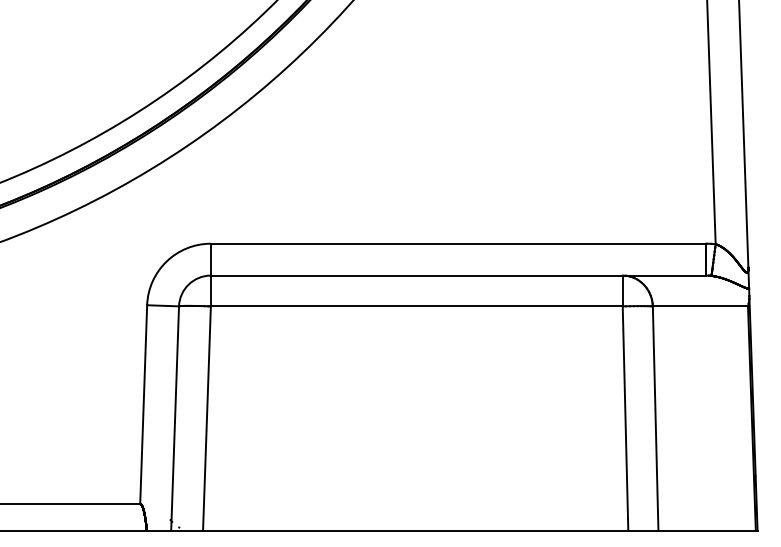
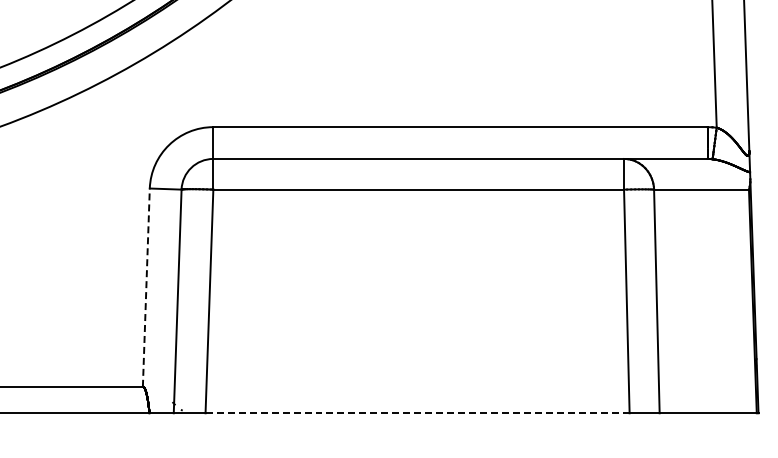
line: (143, 404) -> (146, 287), solid -> dashed
line: (415, 530) -> (417, 413), solid -> dashed

